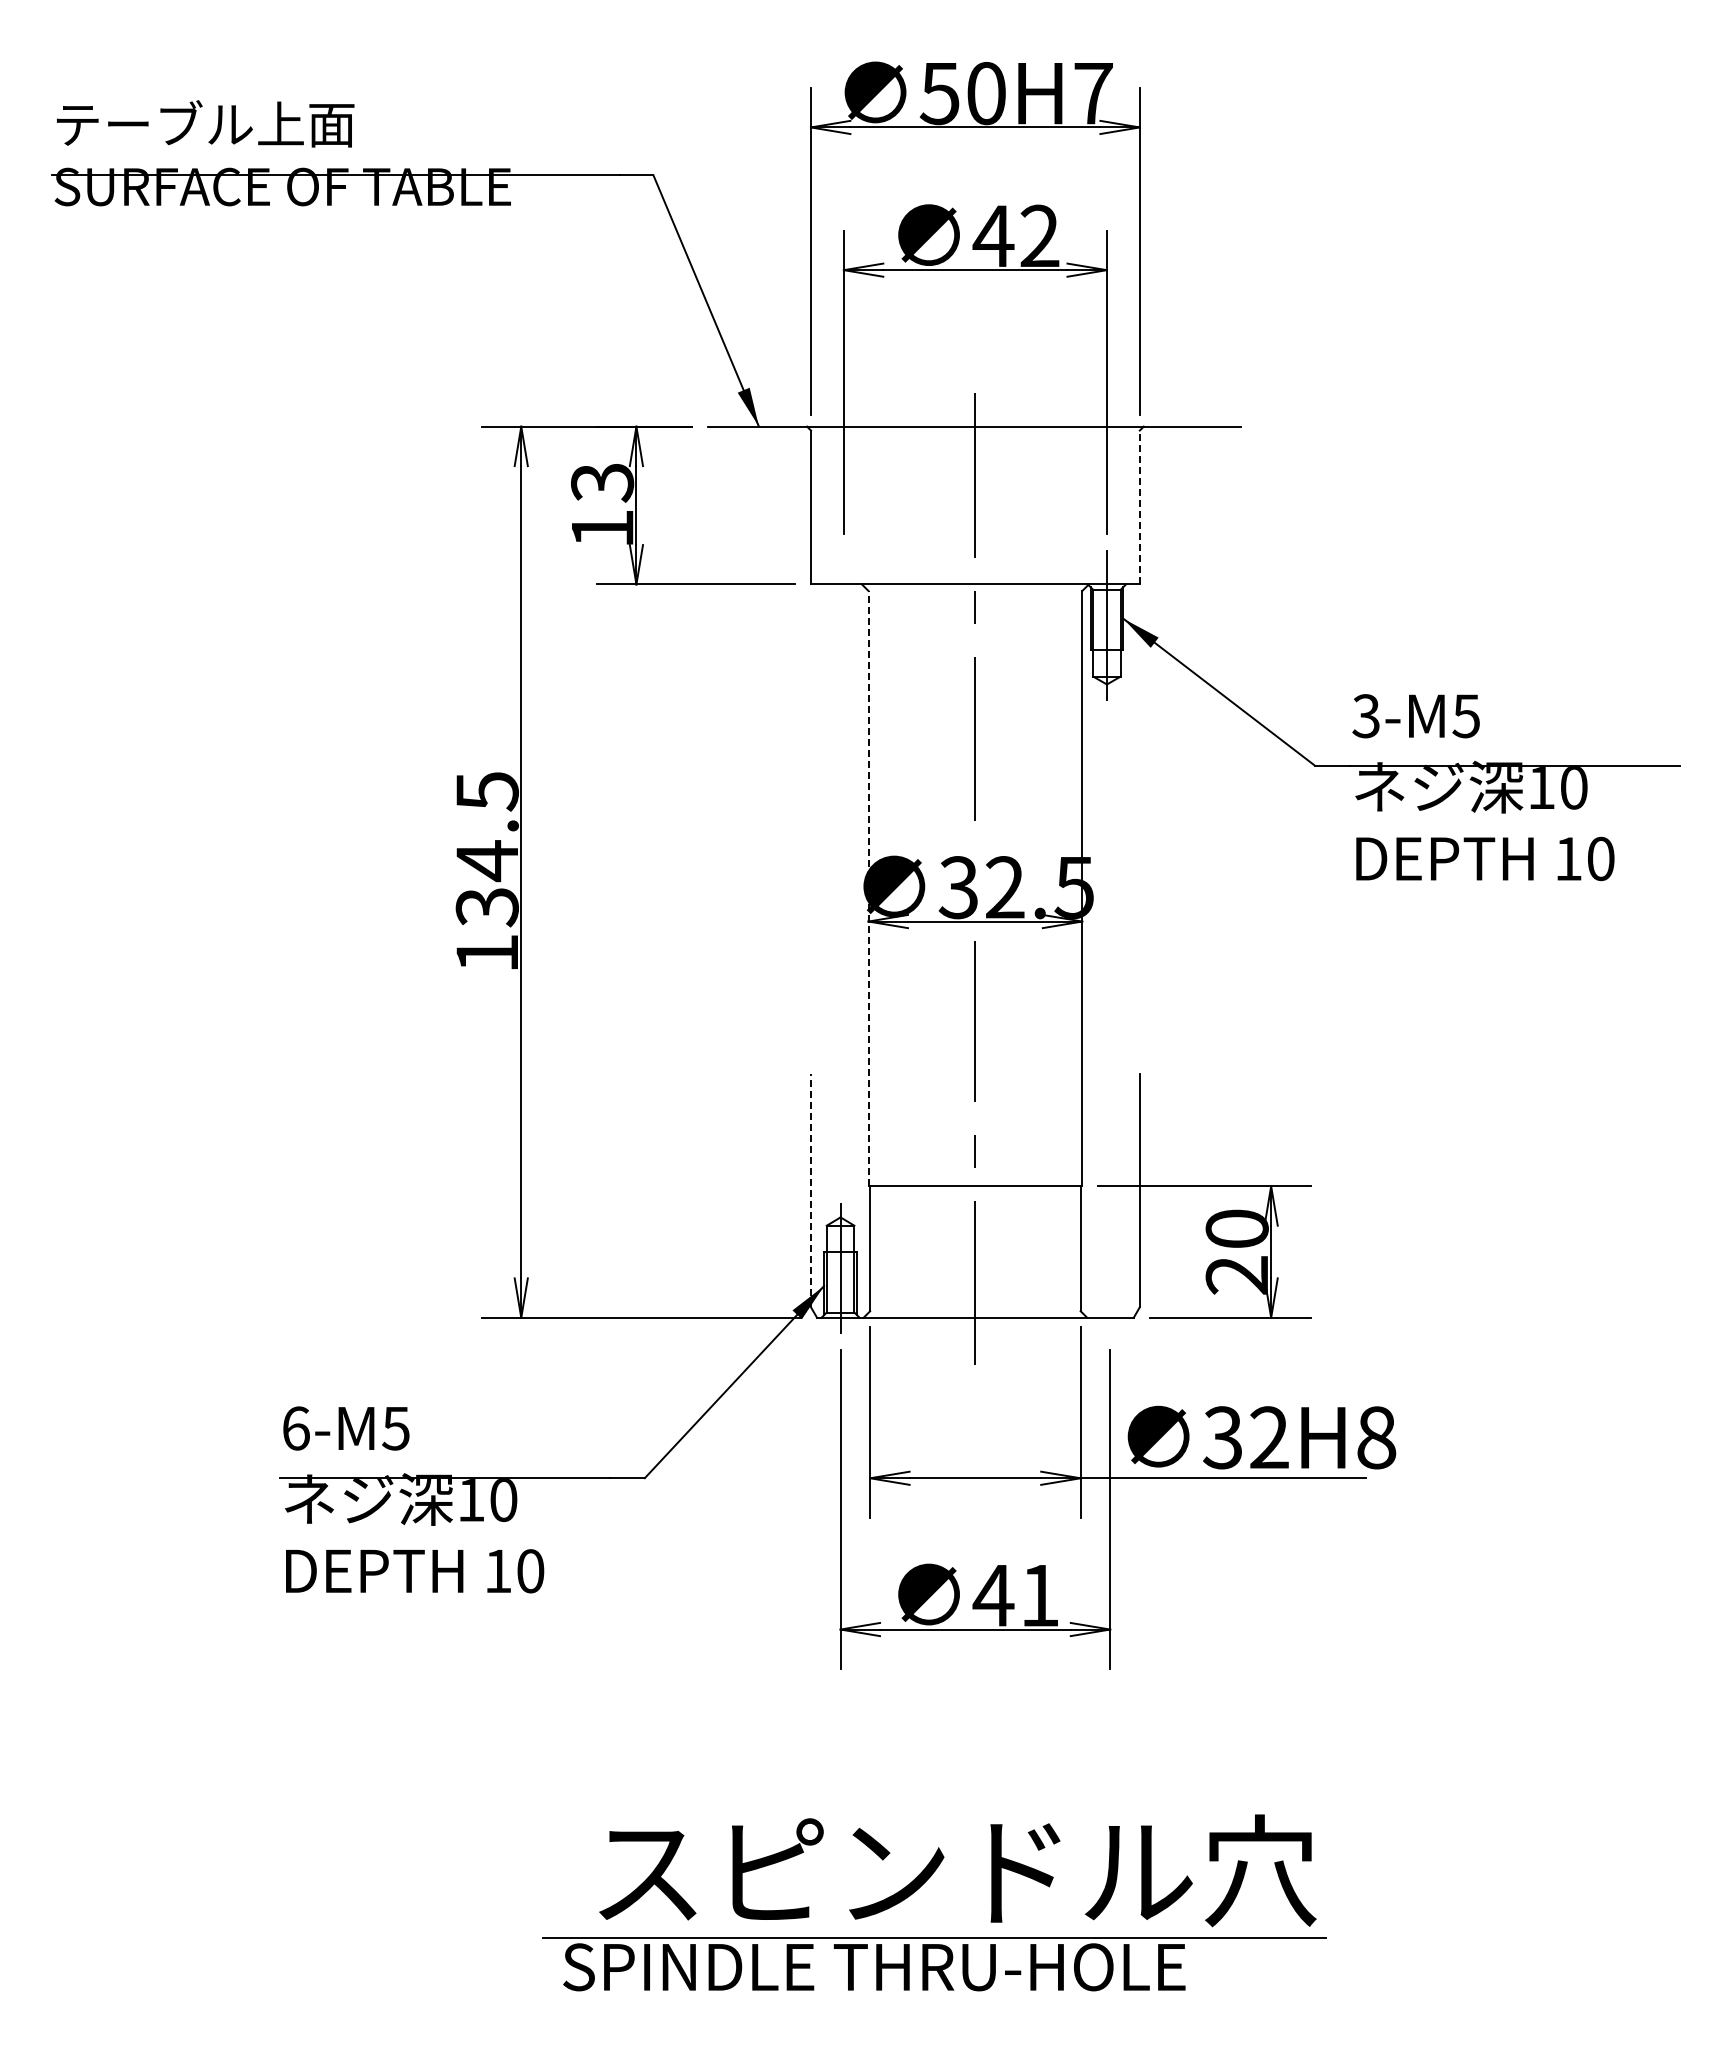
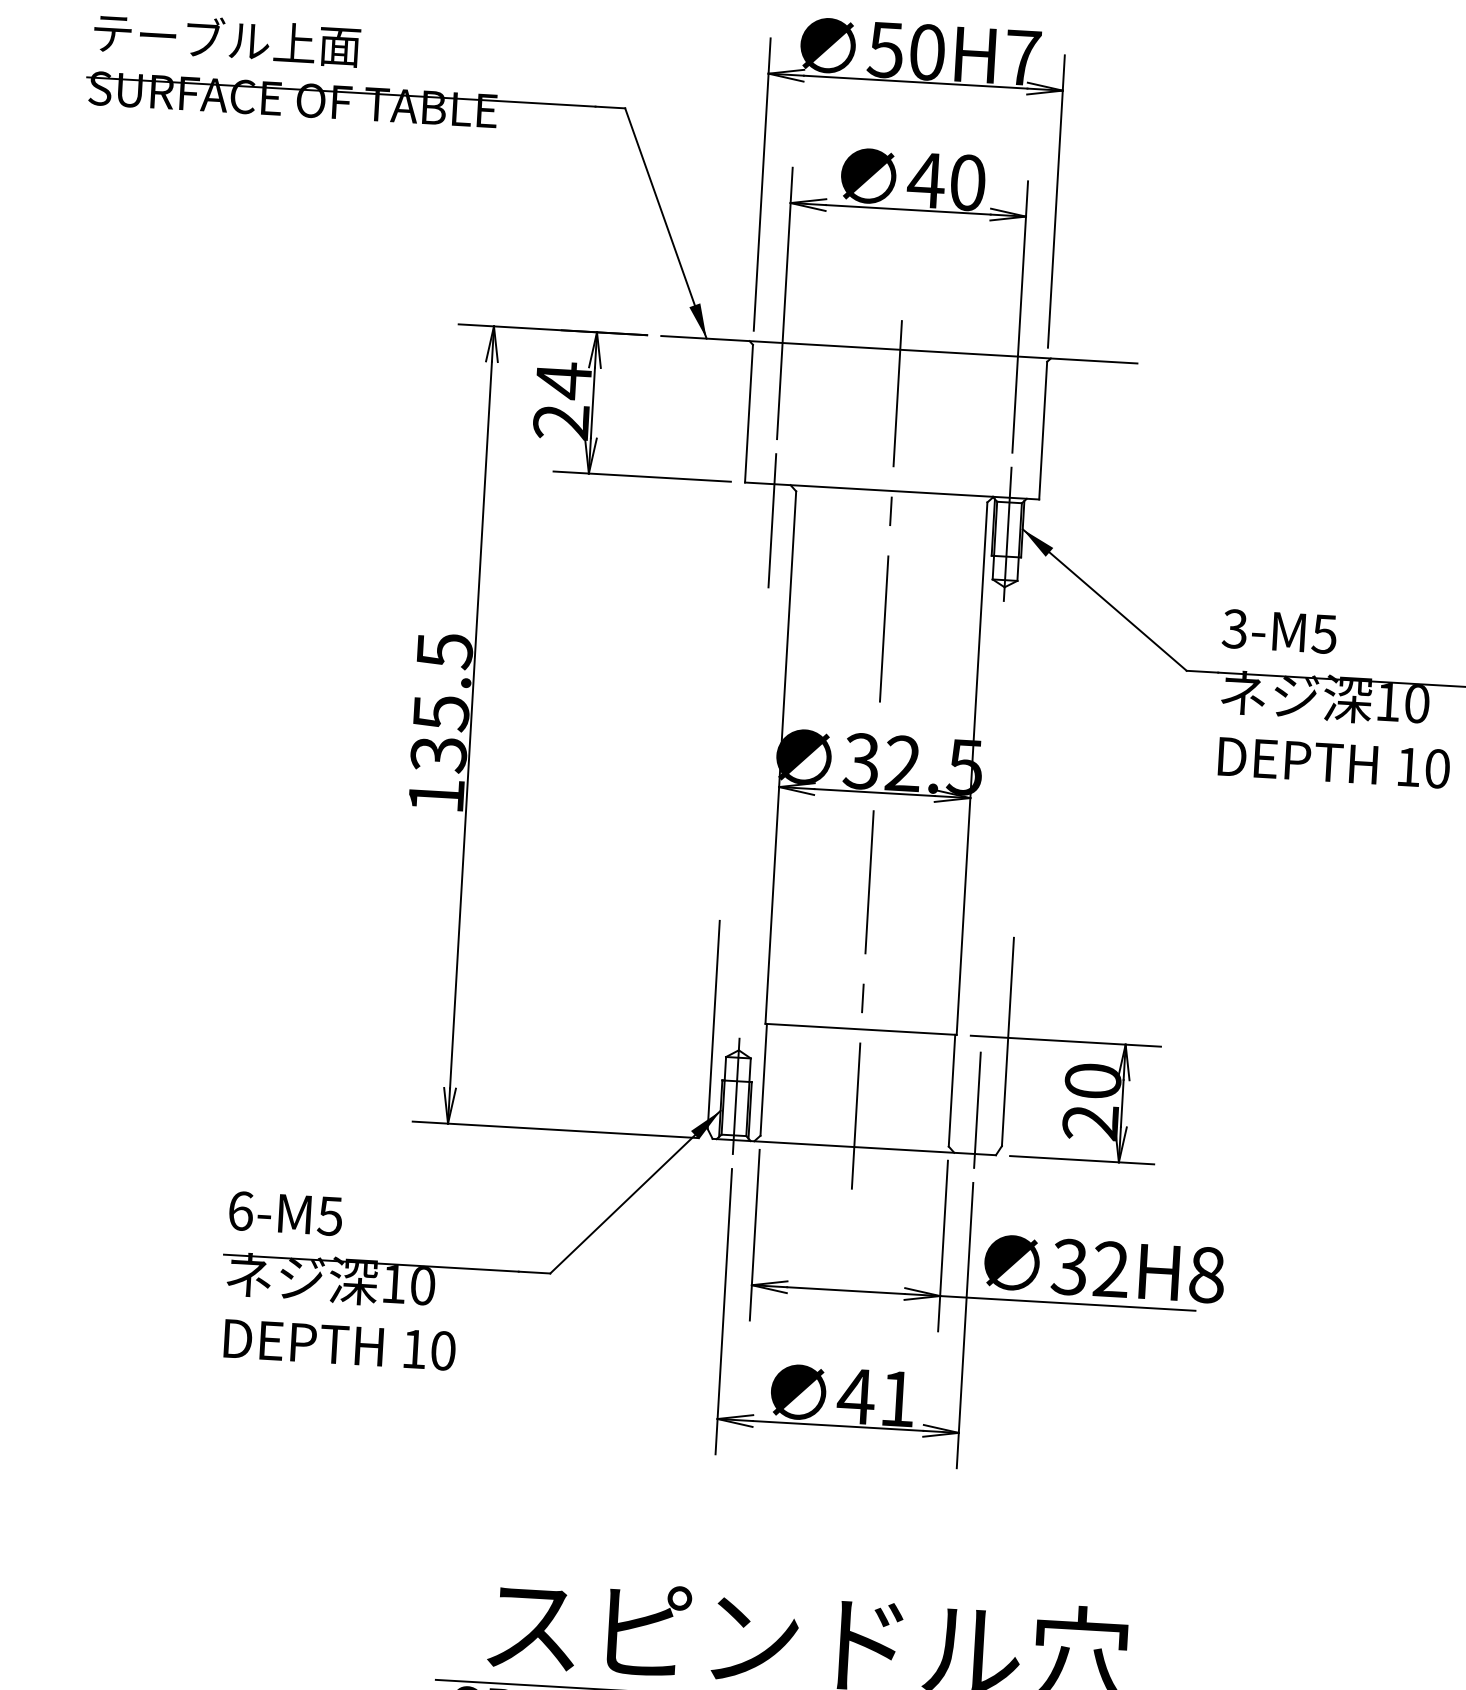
text: (1039, 235) -> (967, 182), 42 -> 40
text: (602, 504) -> (562, 400), 13 -> 24
line: (1139, 507) -> (1042, 430), dashed -> solid
line: (843, 624) -> (772, 520), added
text: (487, 861) -> (441, 713), 134.5 -> 135.5
line: (868, 888) -> (780, 757), dashed -> solid
line: (810, 1190) -> (713, 1024), dashed -> solid
line: (1110, 1268) -> (977, 1109), added

